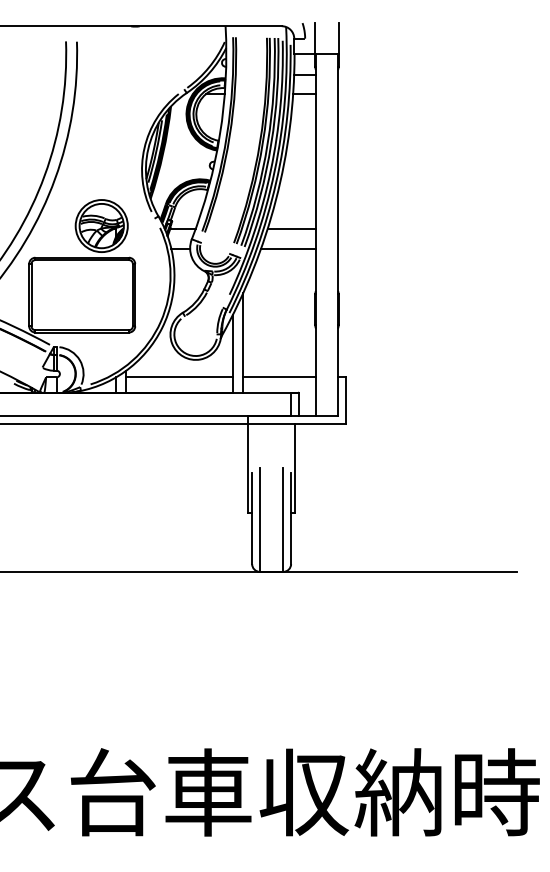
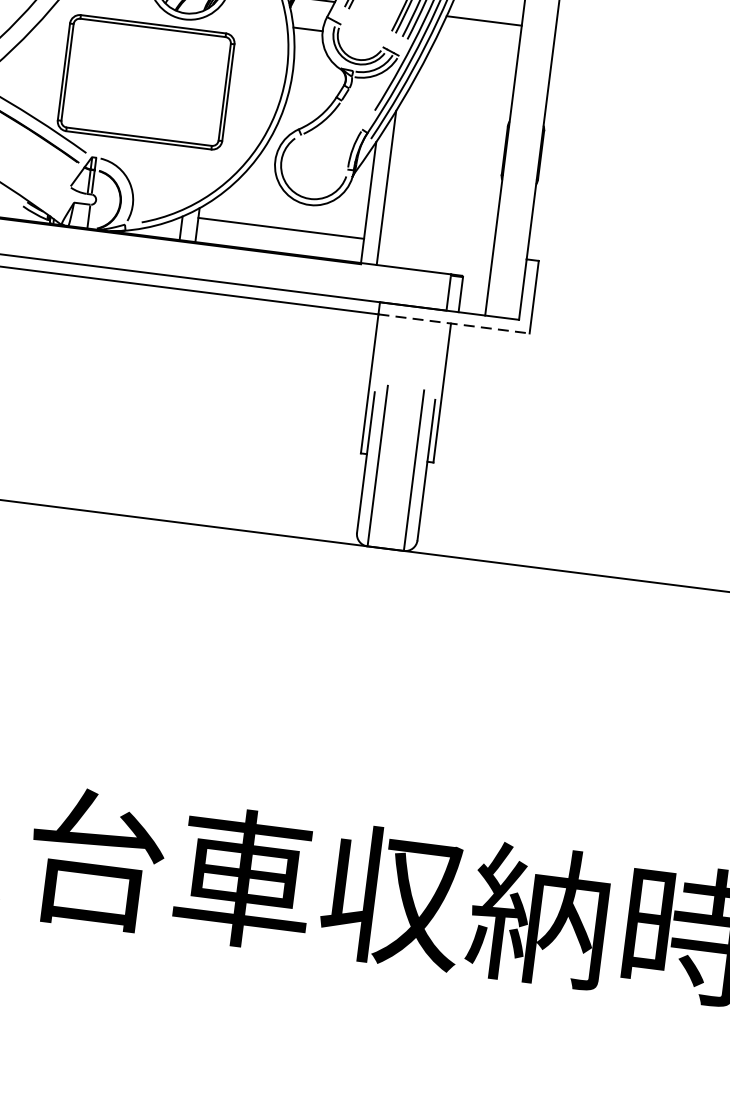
line: (288, 248) -> (475, 50), removed
line: (279, 377) -> (436, 248), removed
line: (296, 423) -> (453, 323), solid -> dashed

